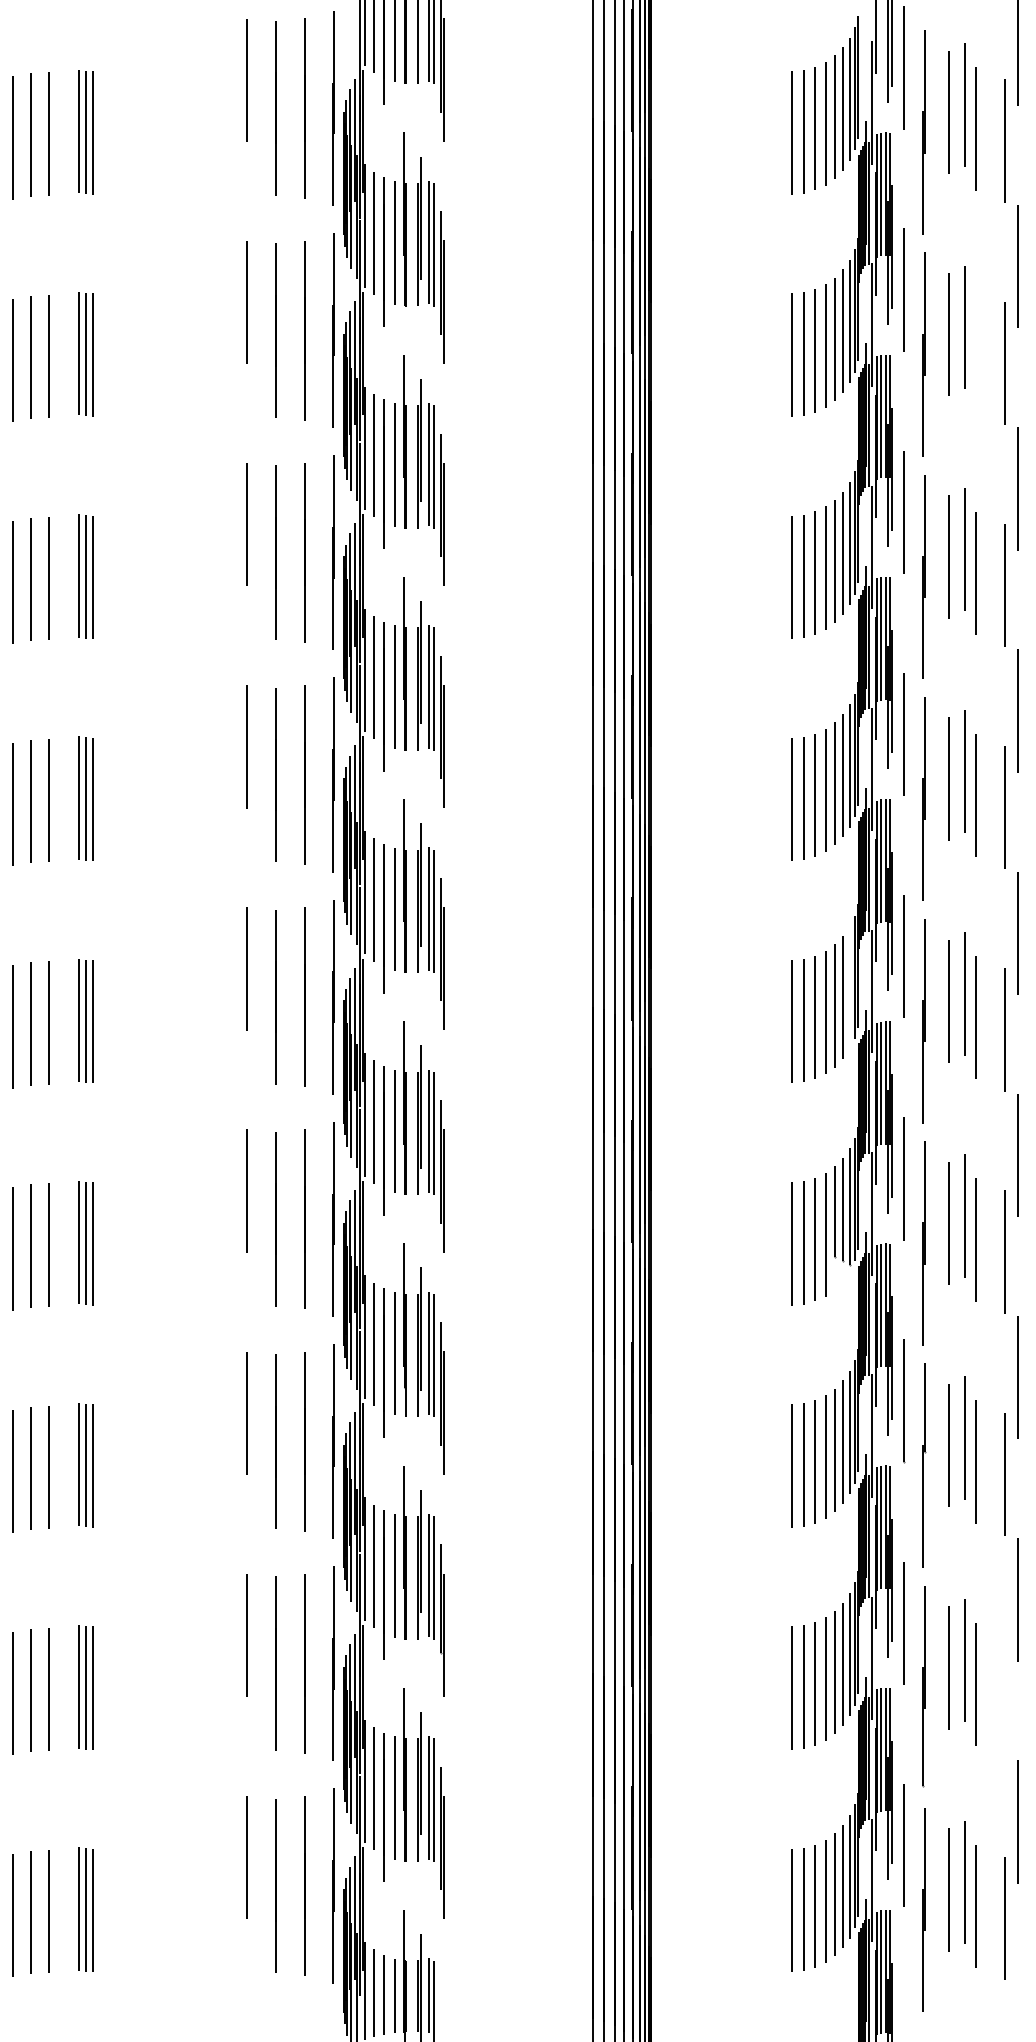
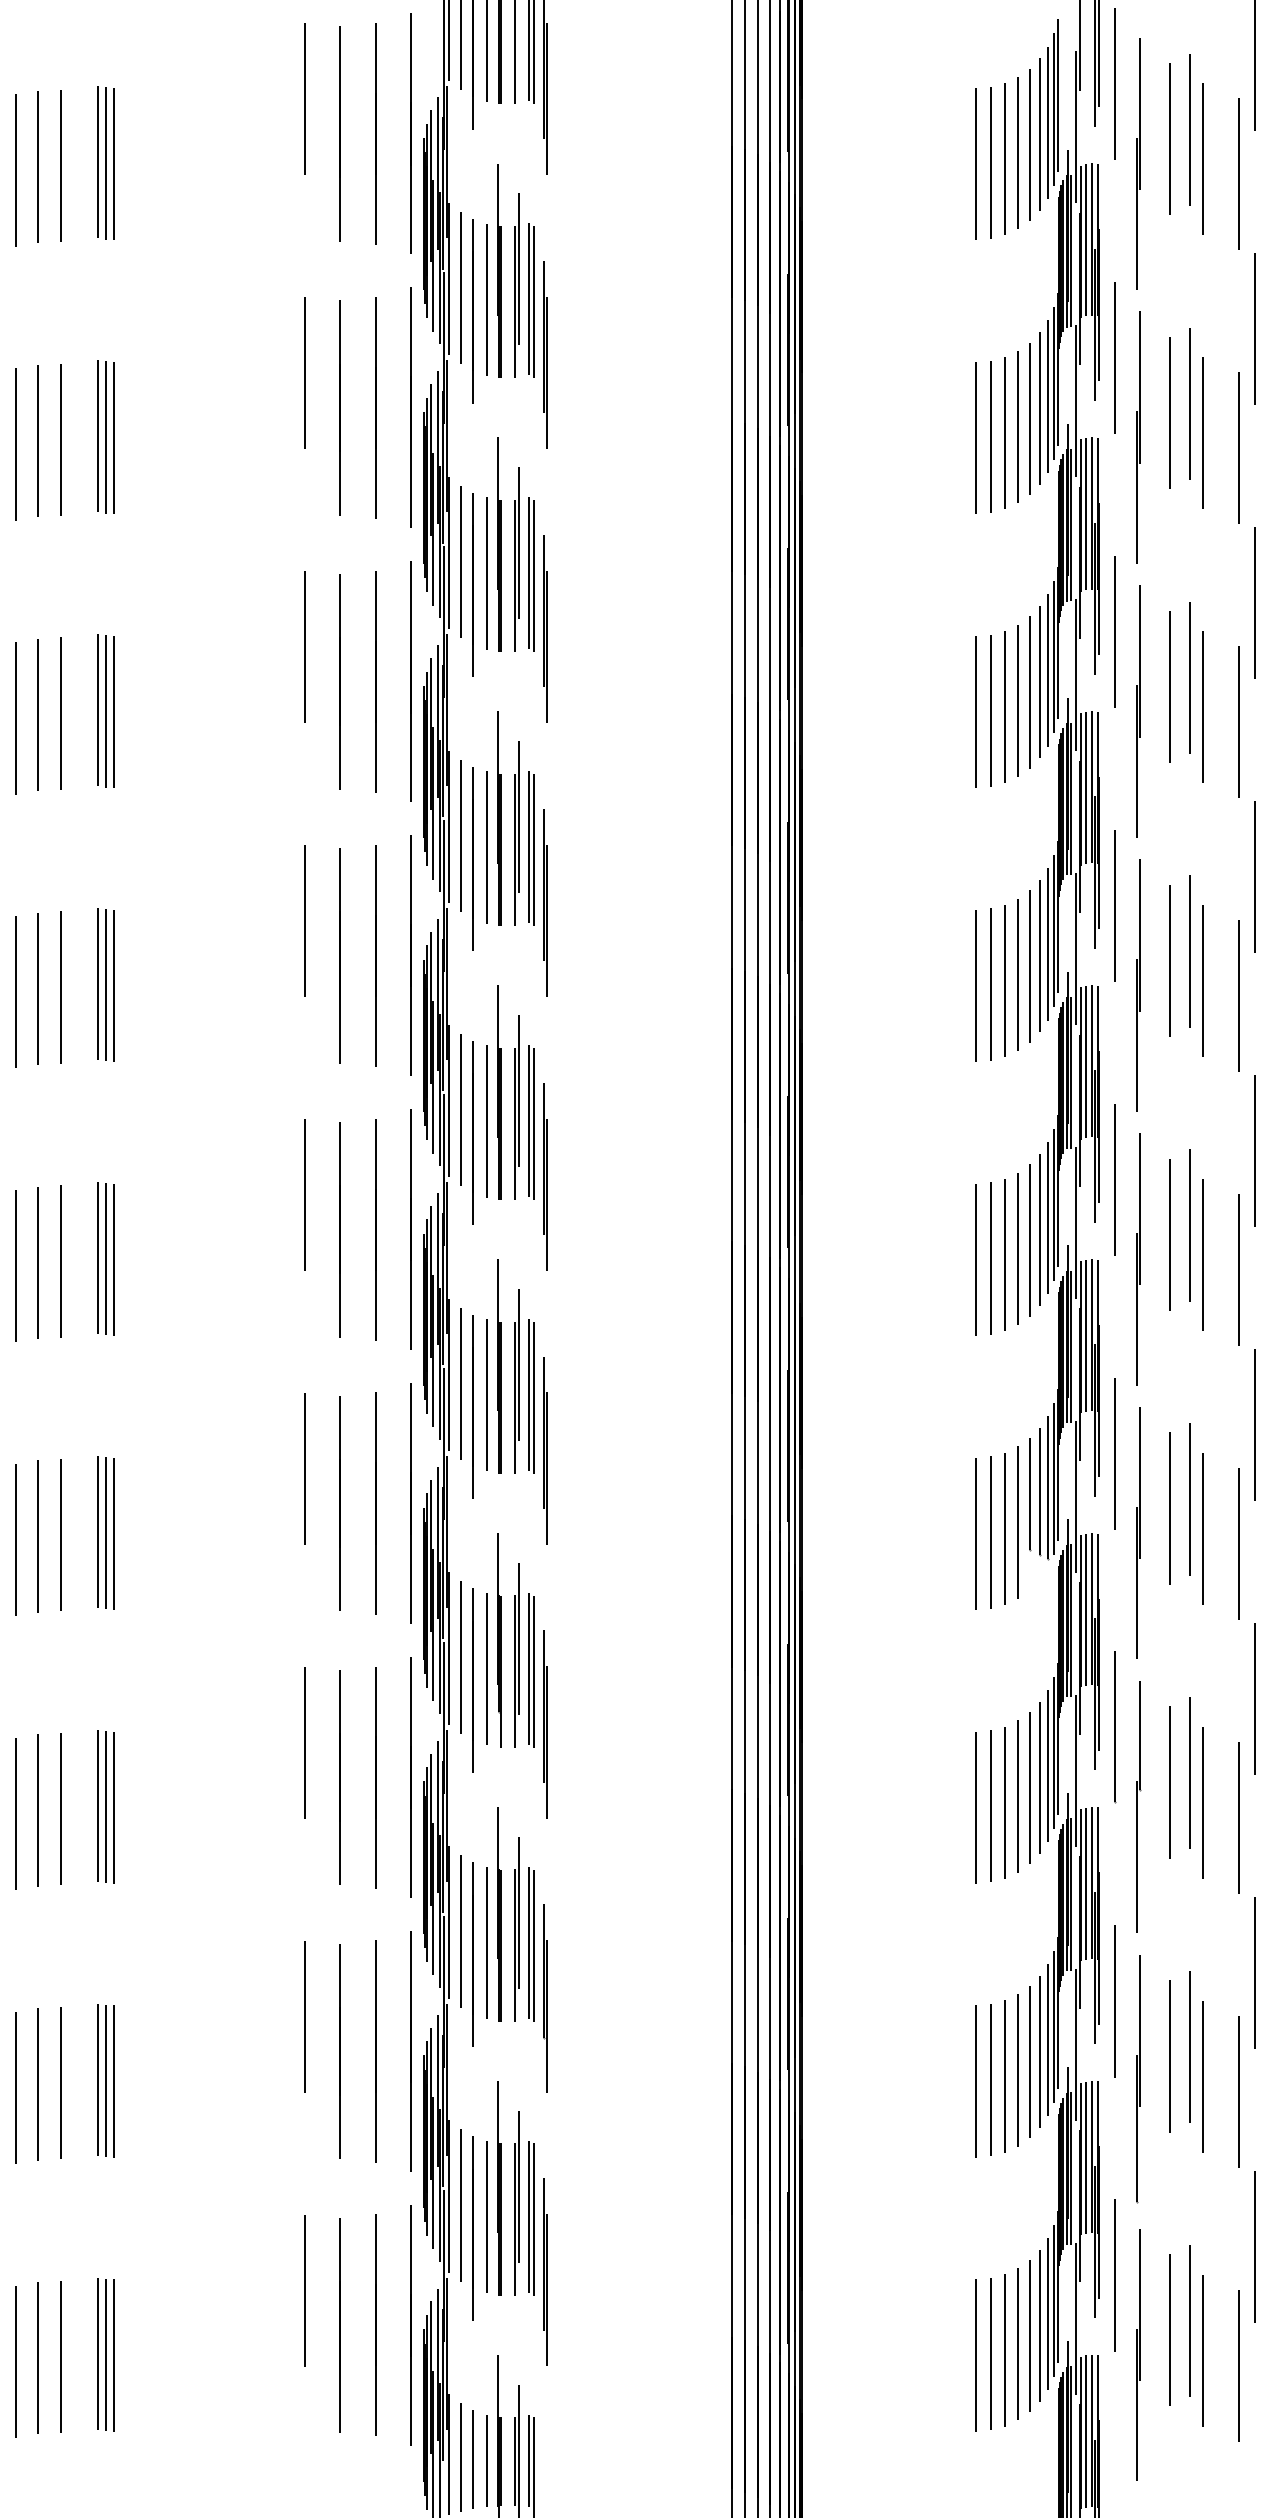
line: (975, 350) -> (1202, 432), added
line: (850, 987) -> (1048, 1217), added
line: (1004, 1696) -> (1238, 2091), added

